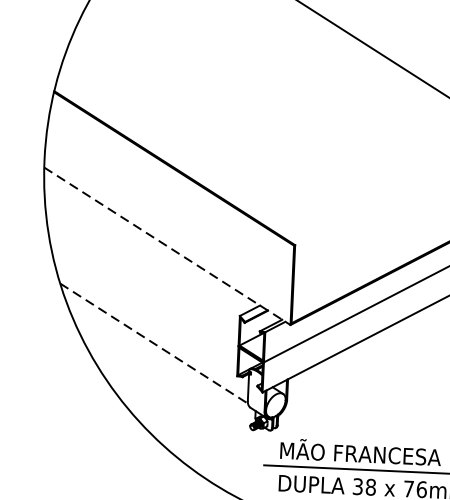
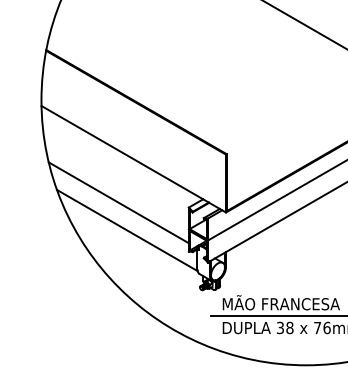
line: (166, 246) -> (133, 159), dashed -> solid
line: (143, 304) -> (118, 202), added
line: (154, 343) -> (127, 230), dashed -> solid

